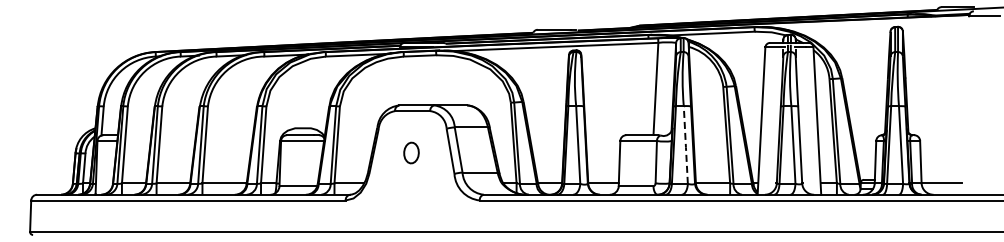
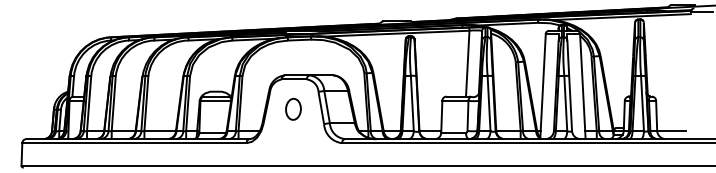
line: (871, 23) -> (621, 16), added
line: (685, 145) -> (488, 103), dashed -> solid
part: (411, 152) -> (293, 108), size x1.43

